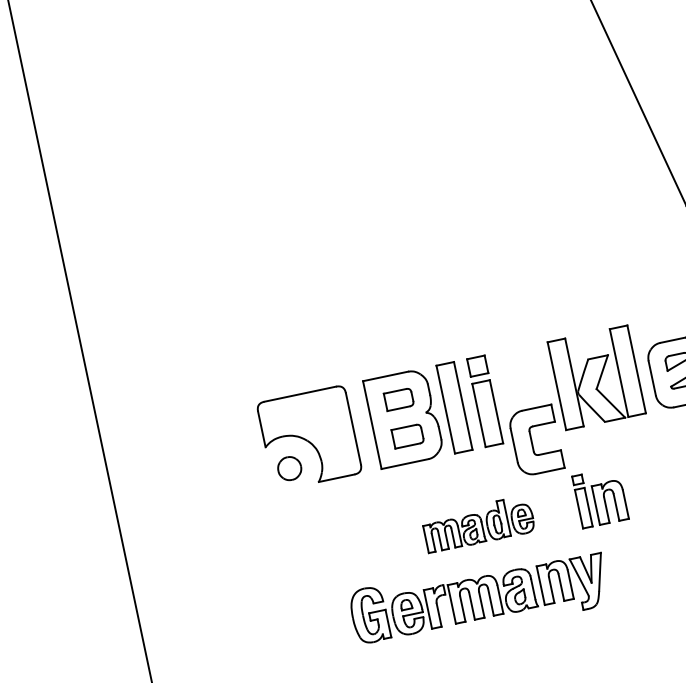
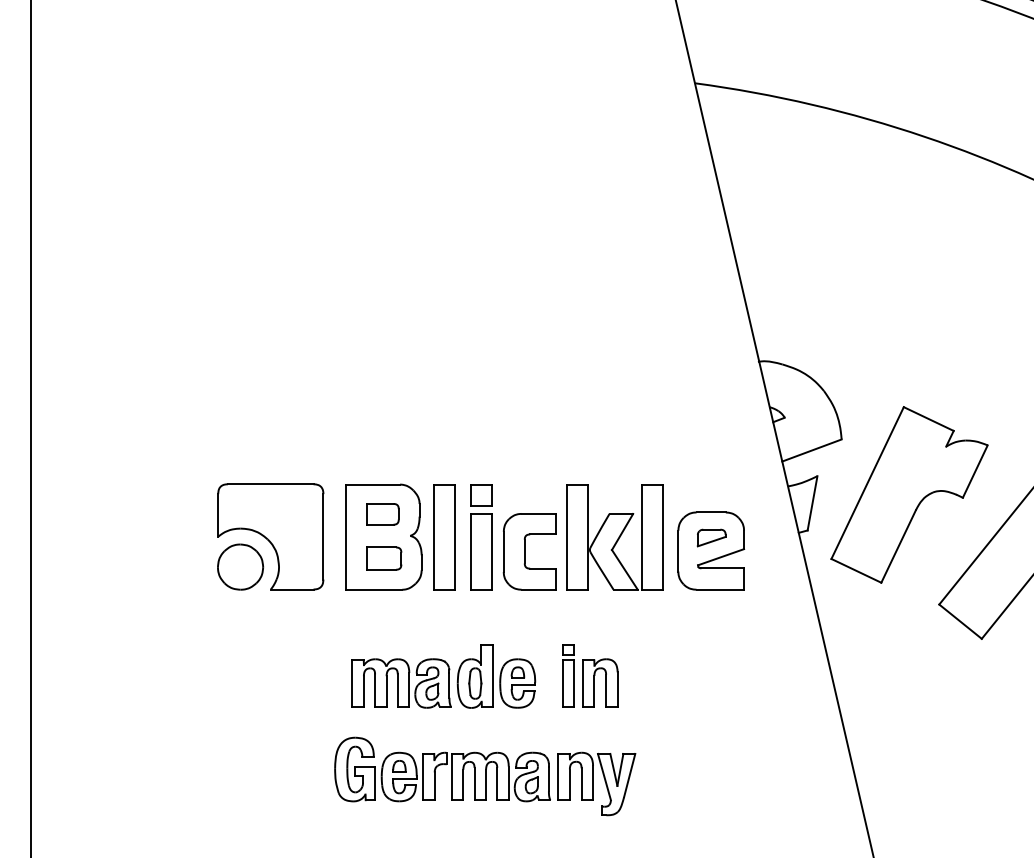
part: (535, 440) -> (529, 551), moved
part: (289, 468) -> (240, 566), size x1.67
part: (478, 524) -> (443, 676), size x1.43
part: (479, 598) -> (485, 776), moved

